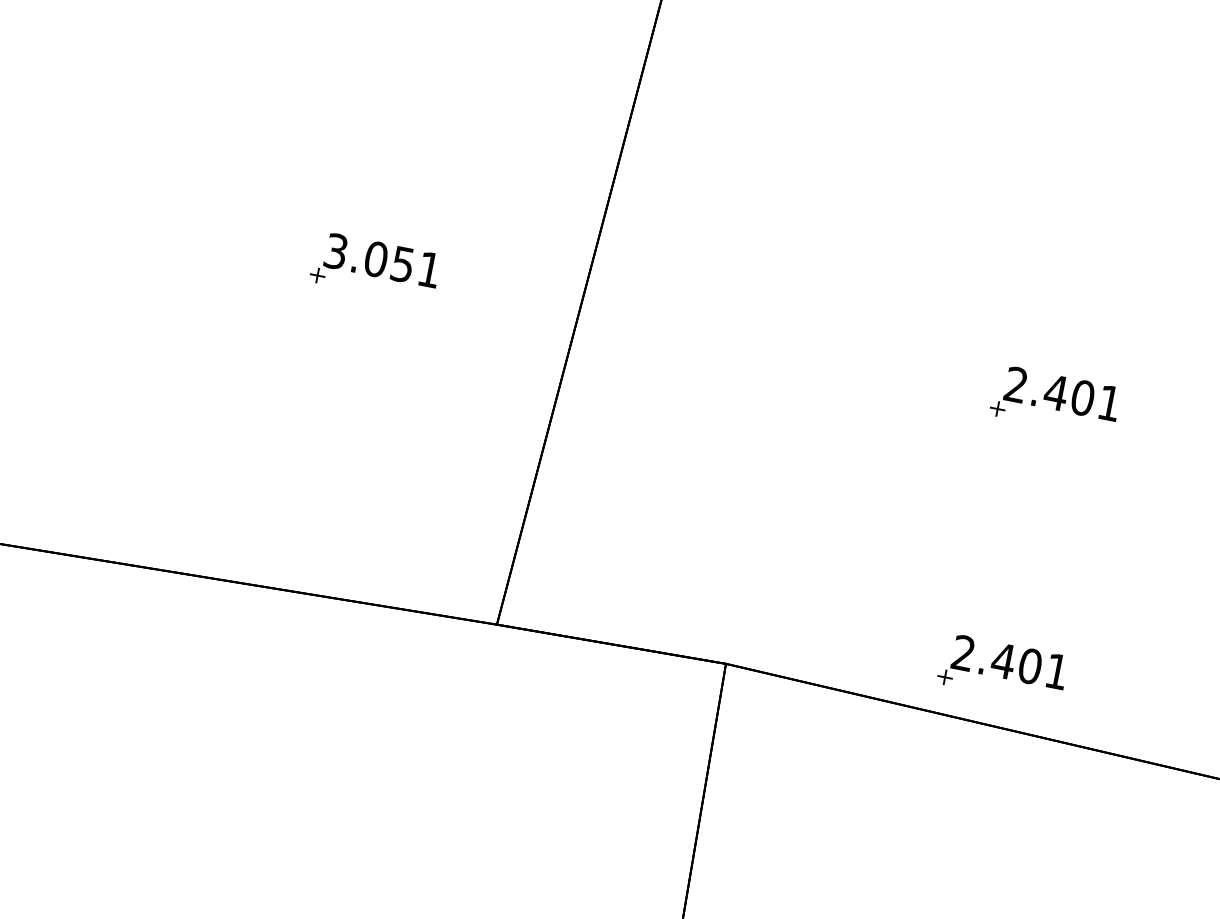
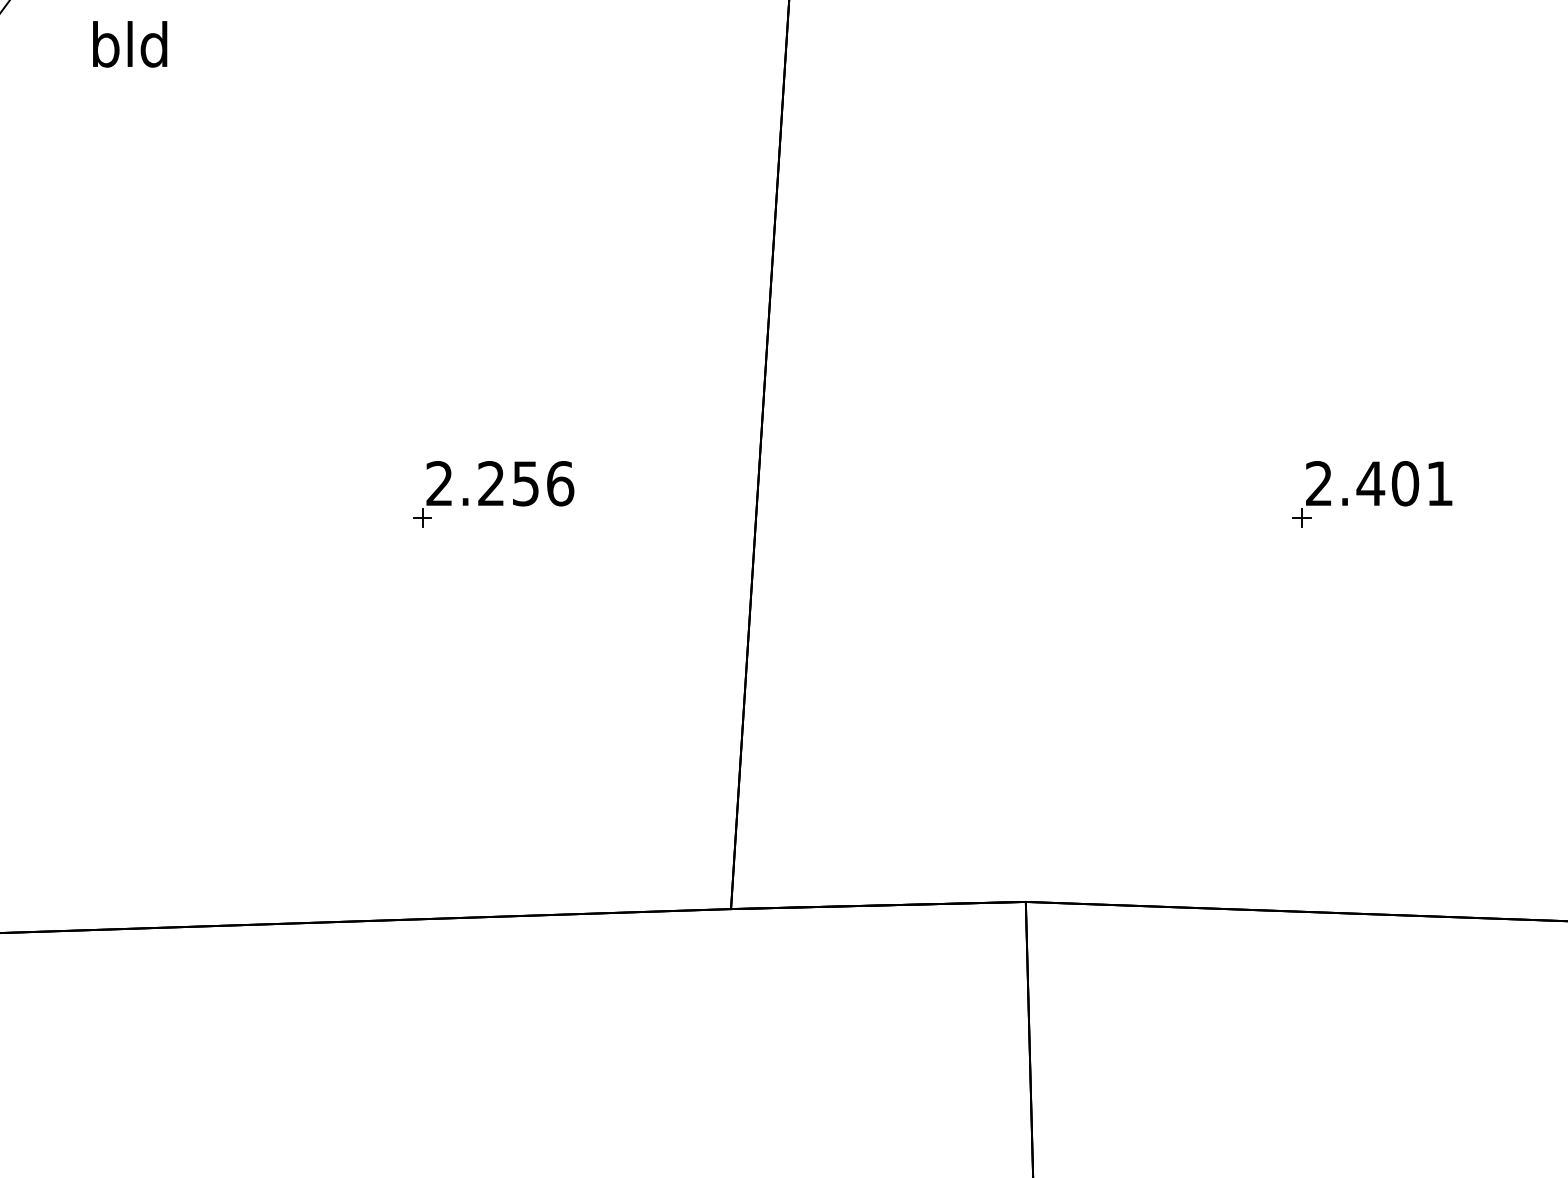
text: (383, 260) -> (500, 483), 3.051 -> 2.256
part: (1003, 669) -> (1372, 841), removed

